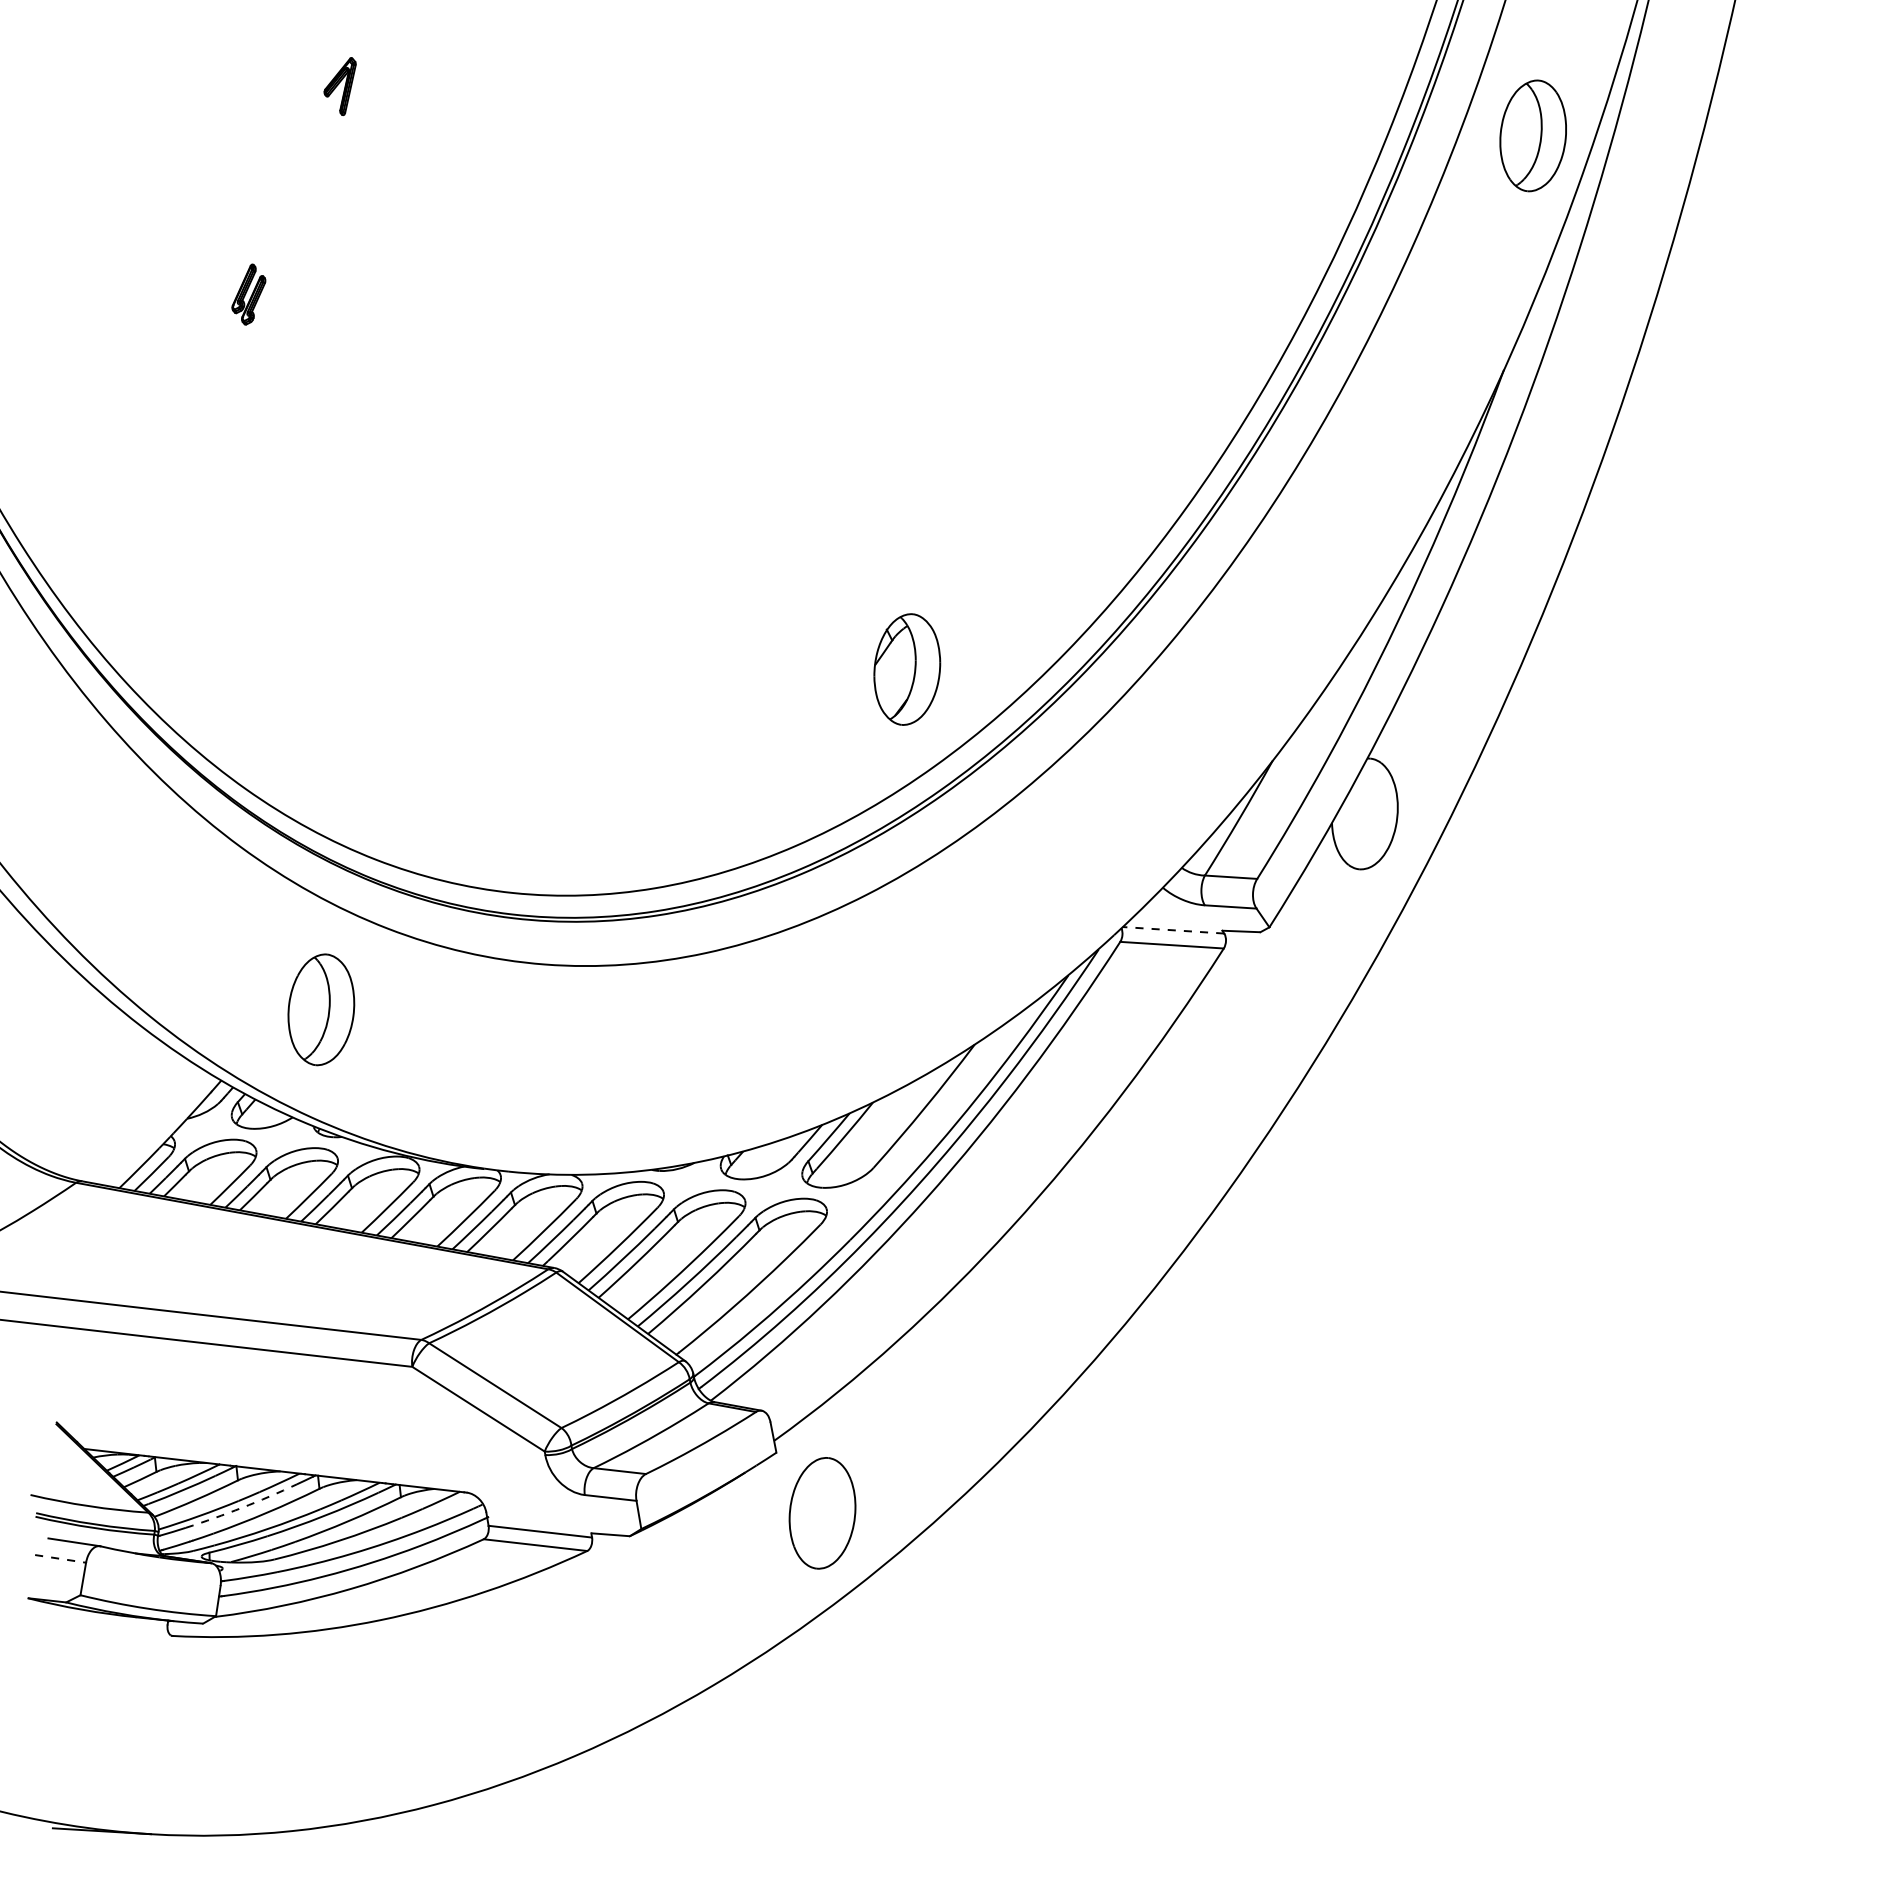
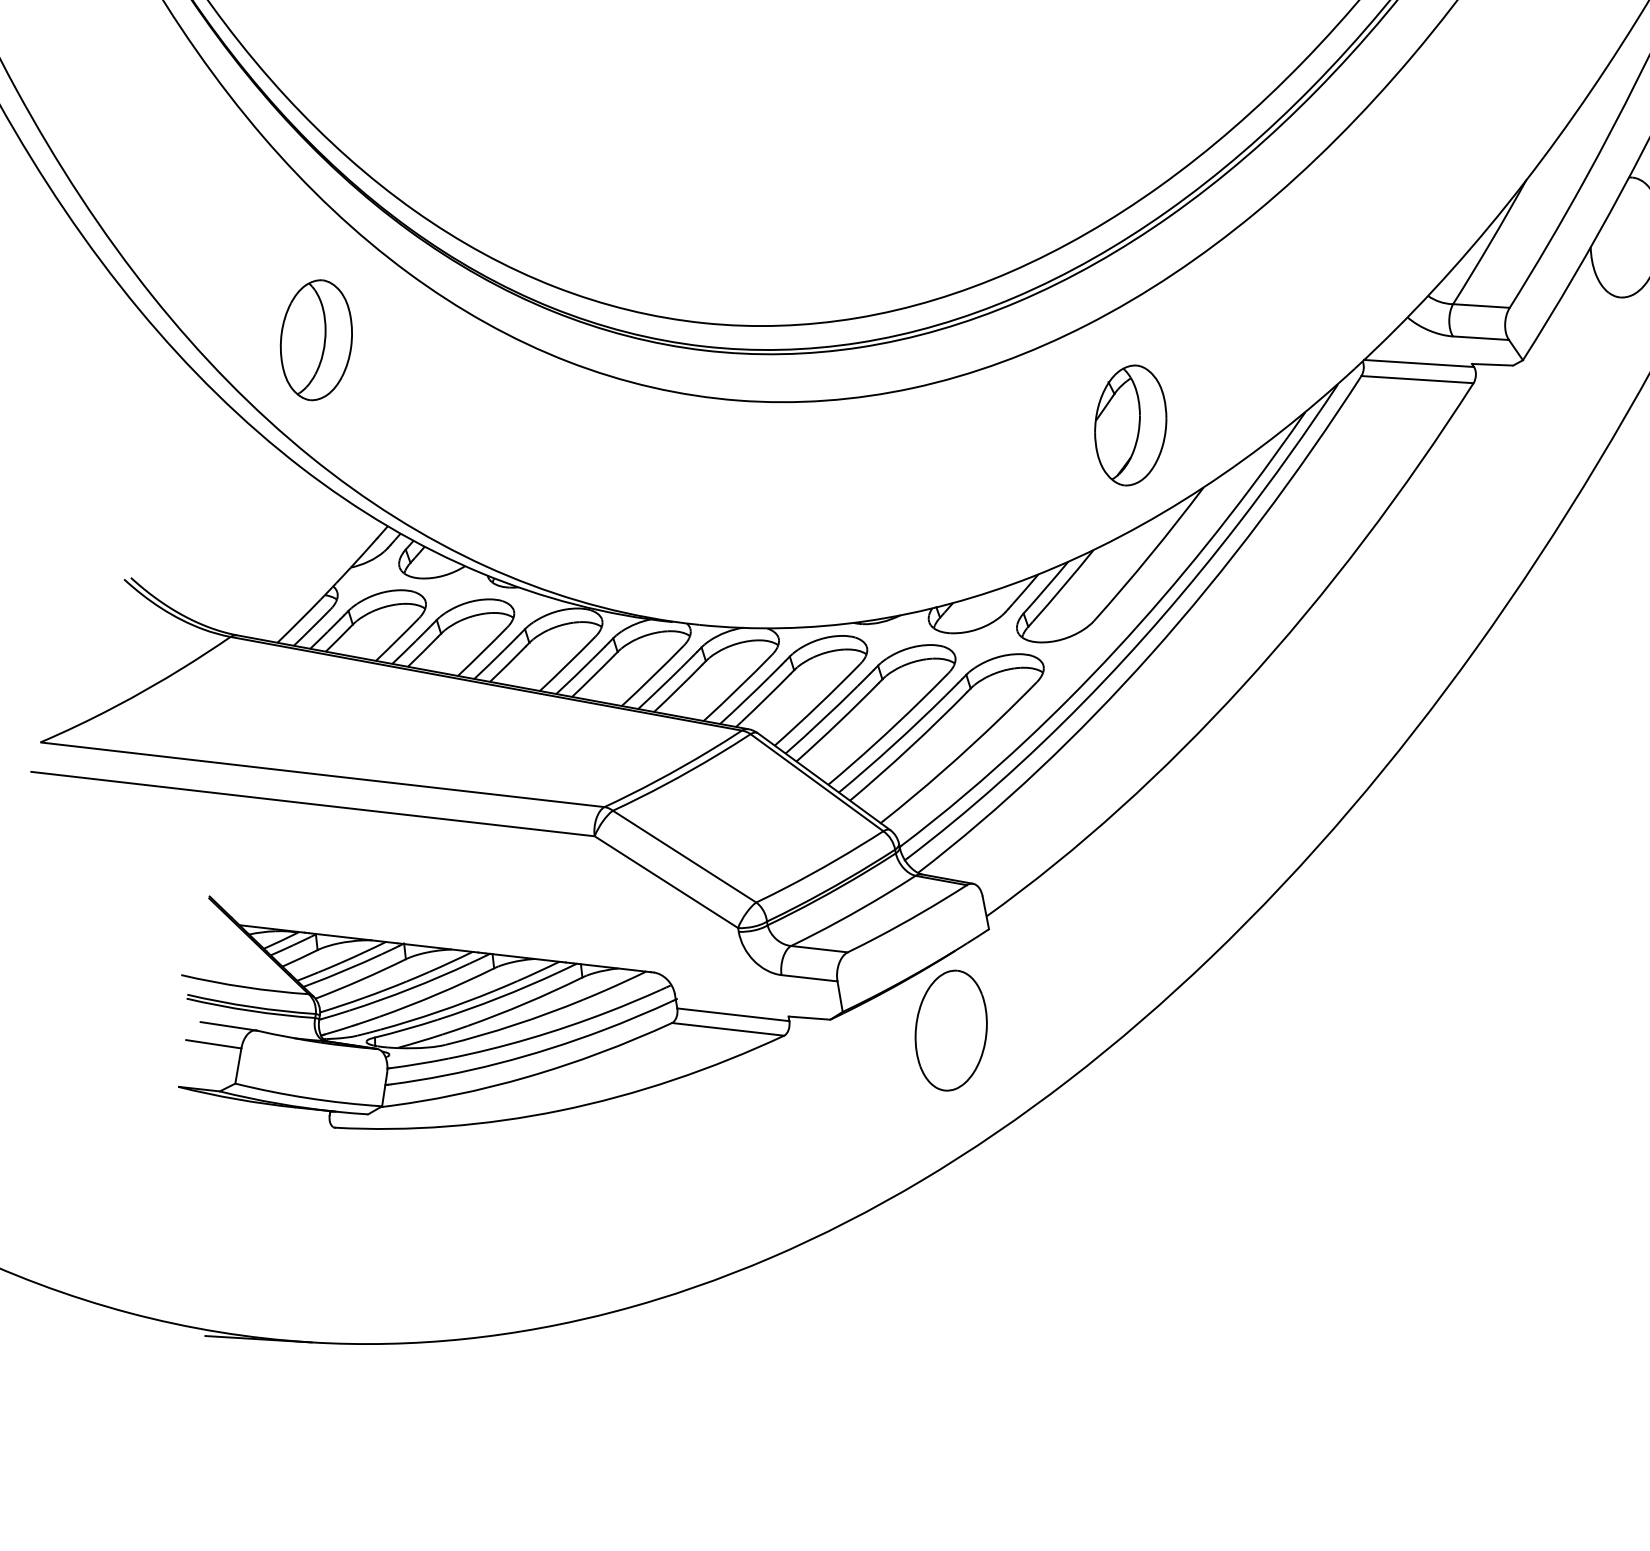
part: (907, 669) -> (1130, 425), moved
line: (1173, 930) -> (1419, 363), dashed -> solid
part: (321, 1009) -> (316, 339), moved
arc: (242, 1507) -> (410, 988), dashed -> solid
part: (822, 1513) -> (951, 1030), moved
line: (60, 1558) -> (213, 1043), dashed -> solid

